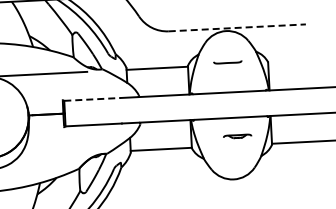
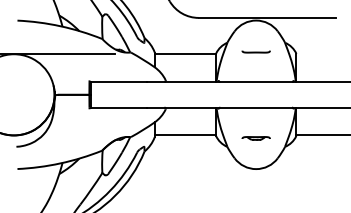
line: (237, 27) -> (267, 17), dashed -> solid
line: (92, 99) -> (119, 82), dashed -> solid
line: (236, 136) -> (255, 138), moved

